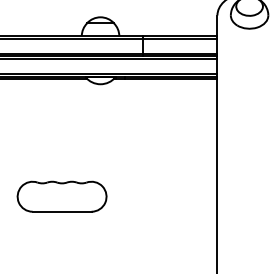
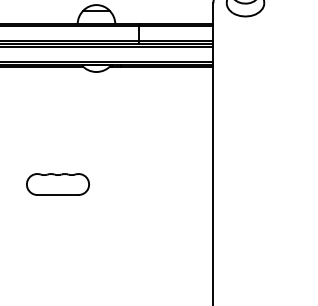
part: (61, 196) -> (57, 184), size x0.7

